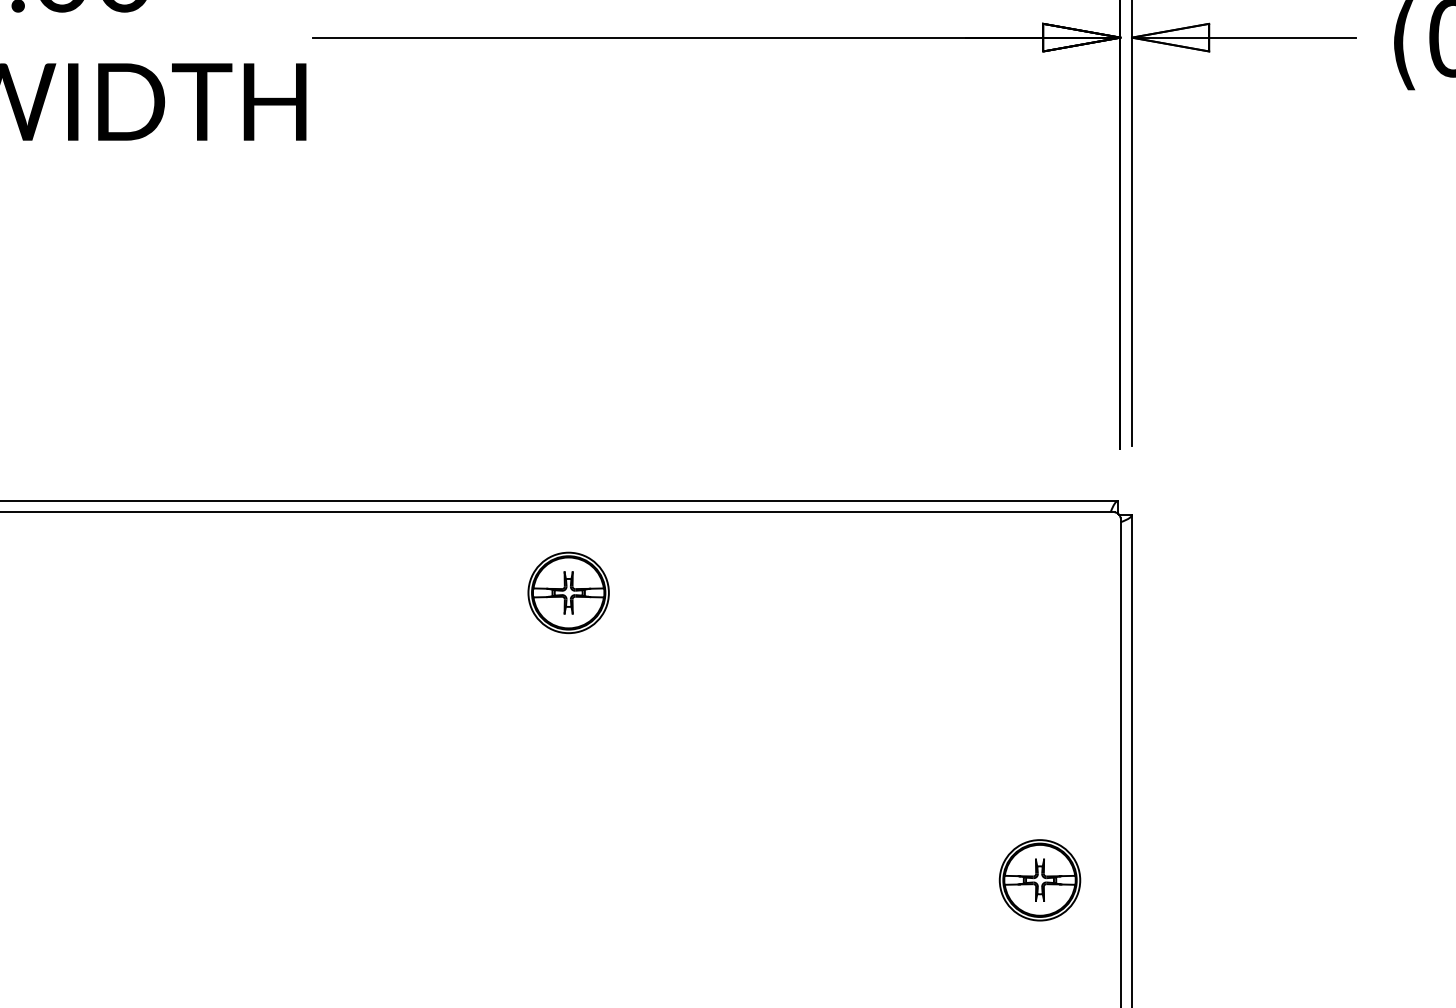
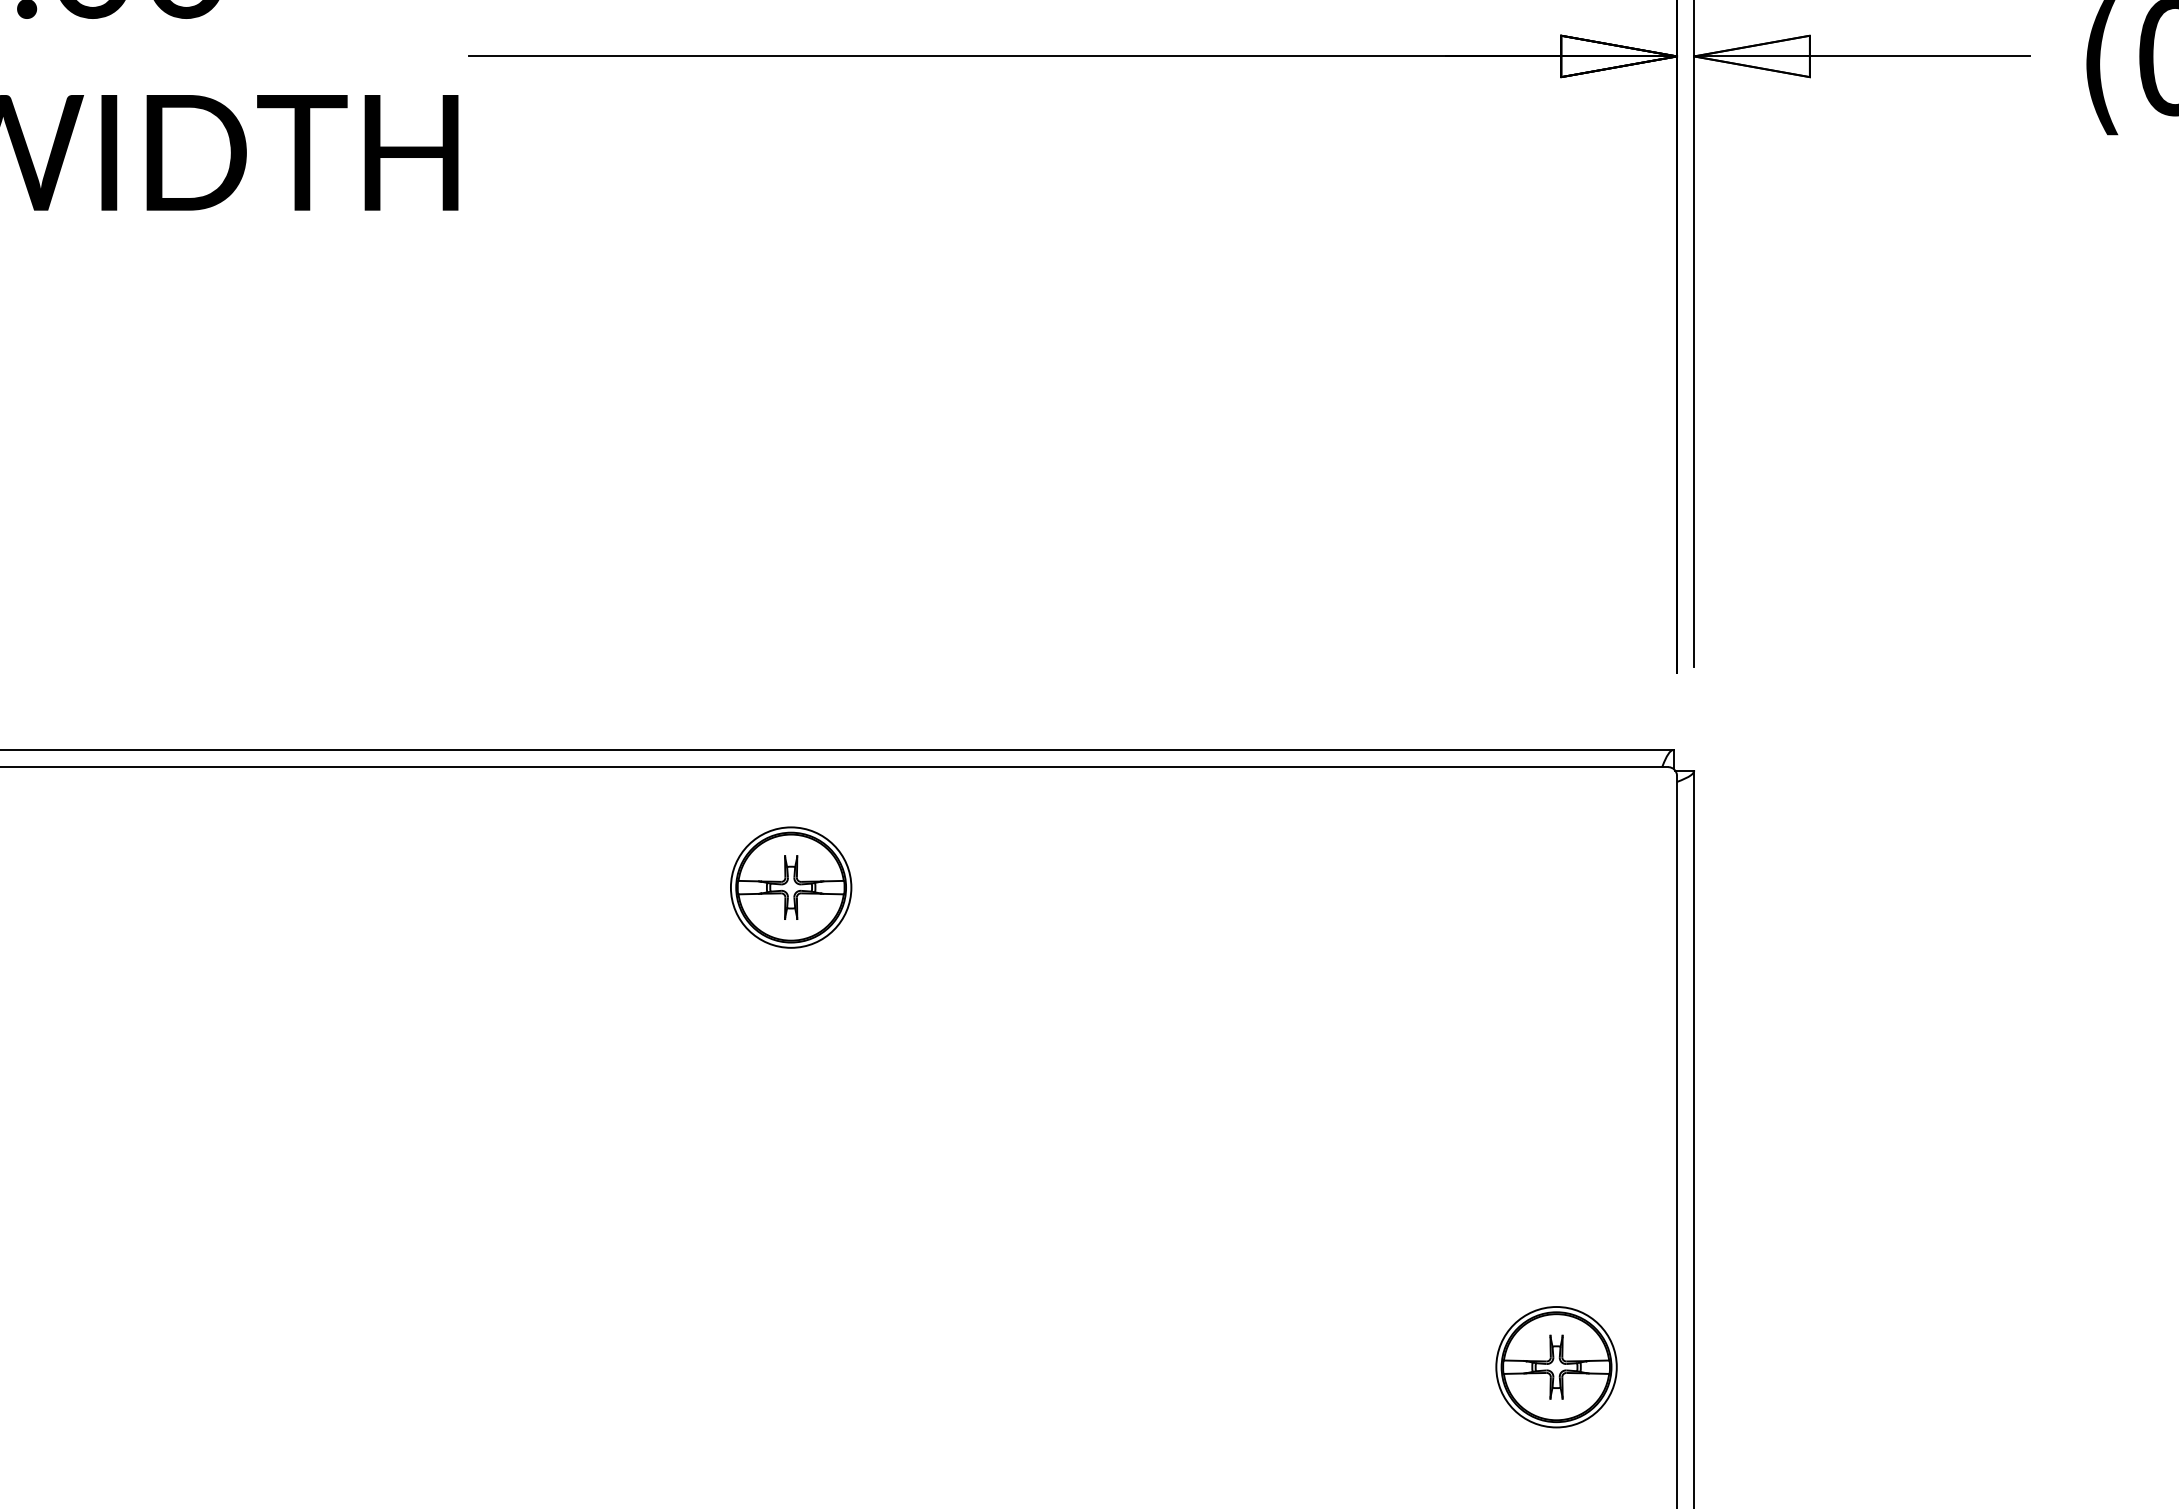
part: (568, 592) -> (790, 886), moved
part: (1039, 880) -> (1555, 1367), moved

